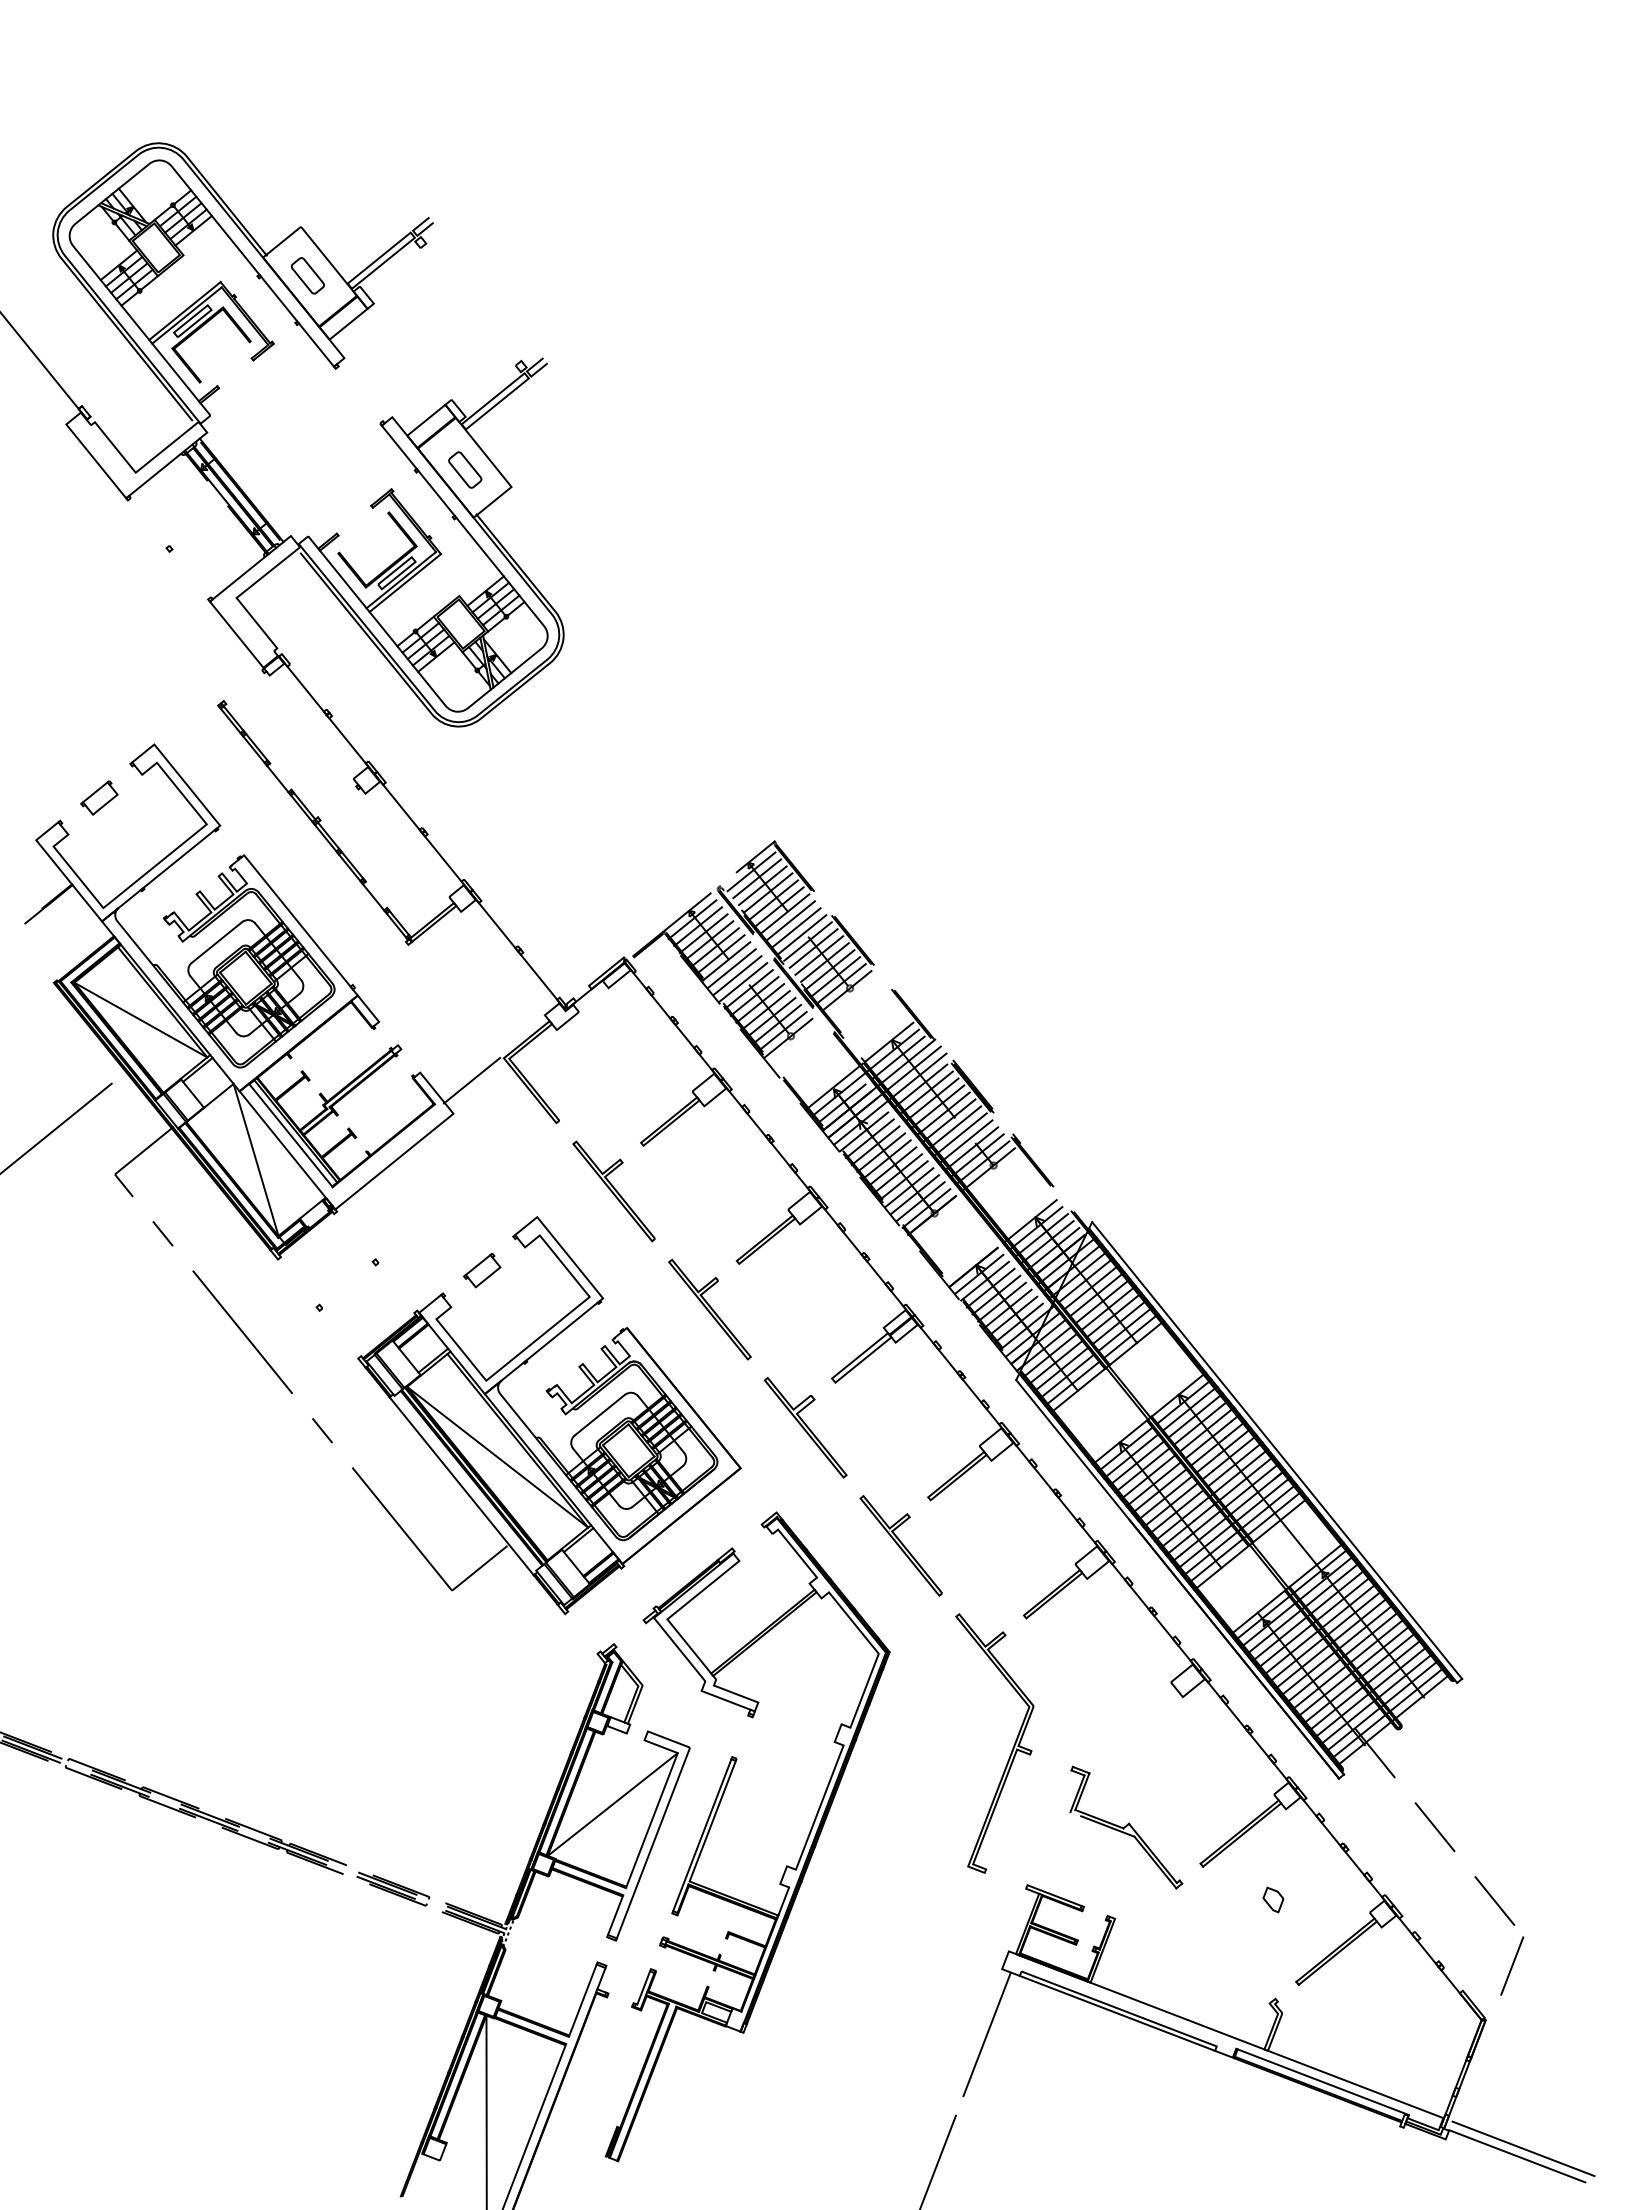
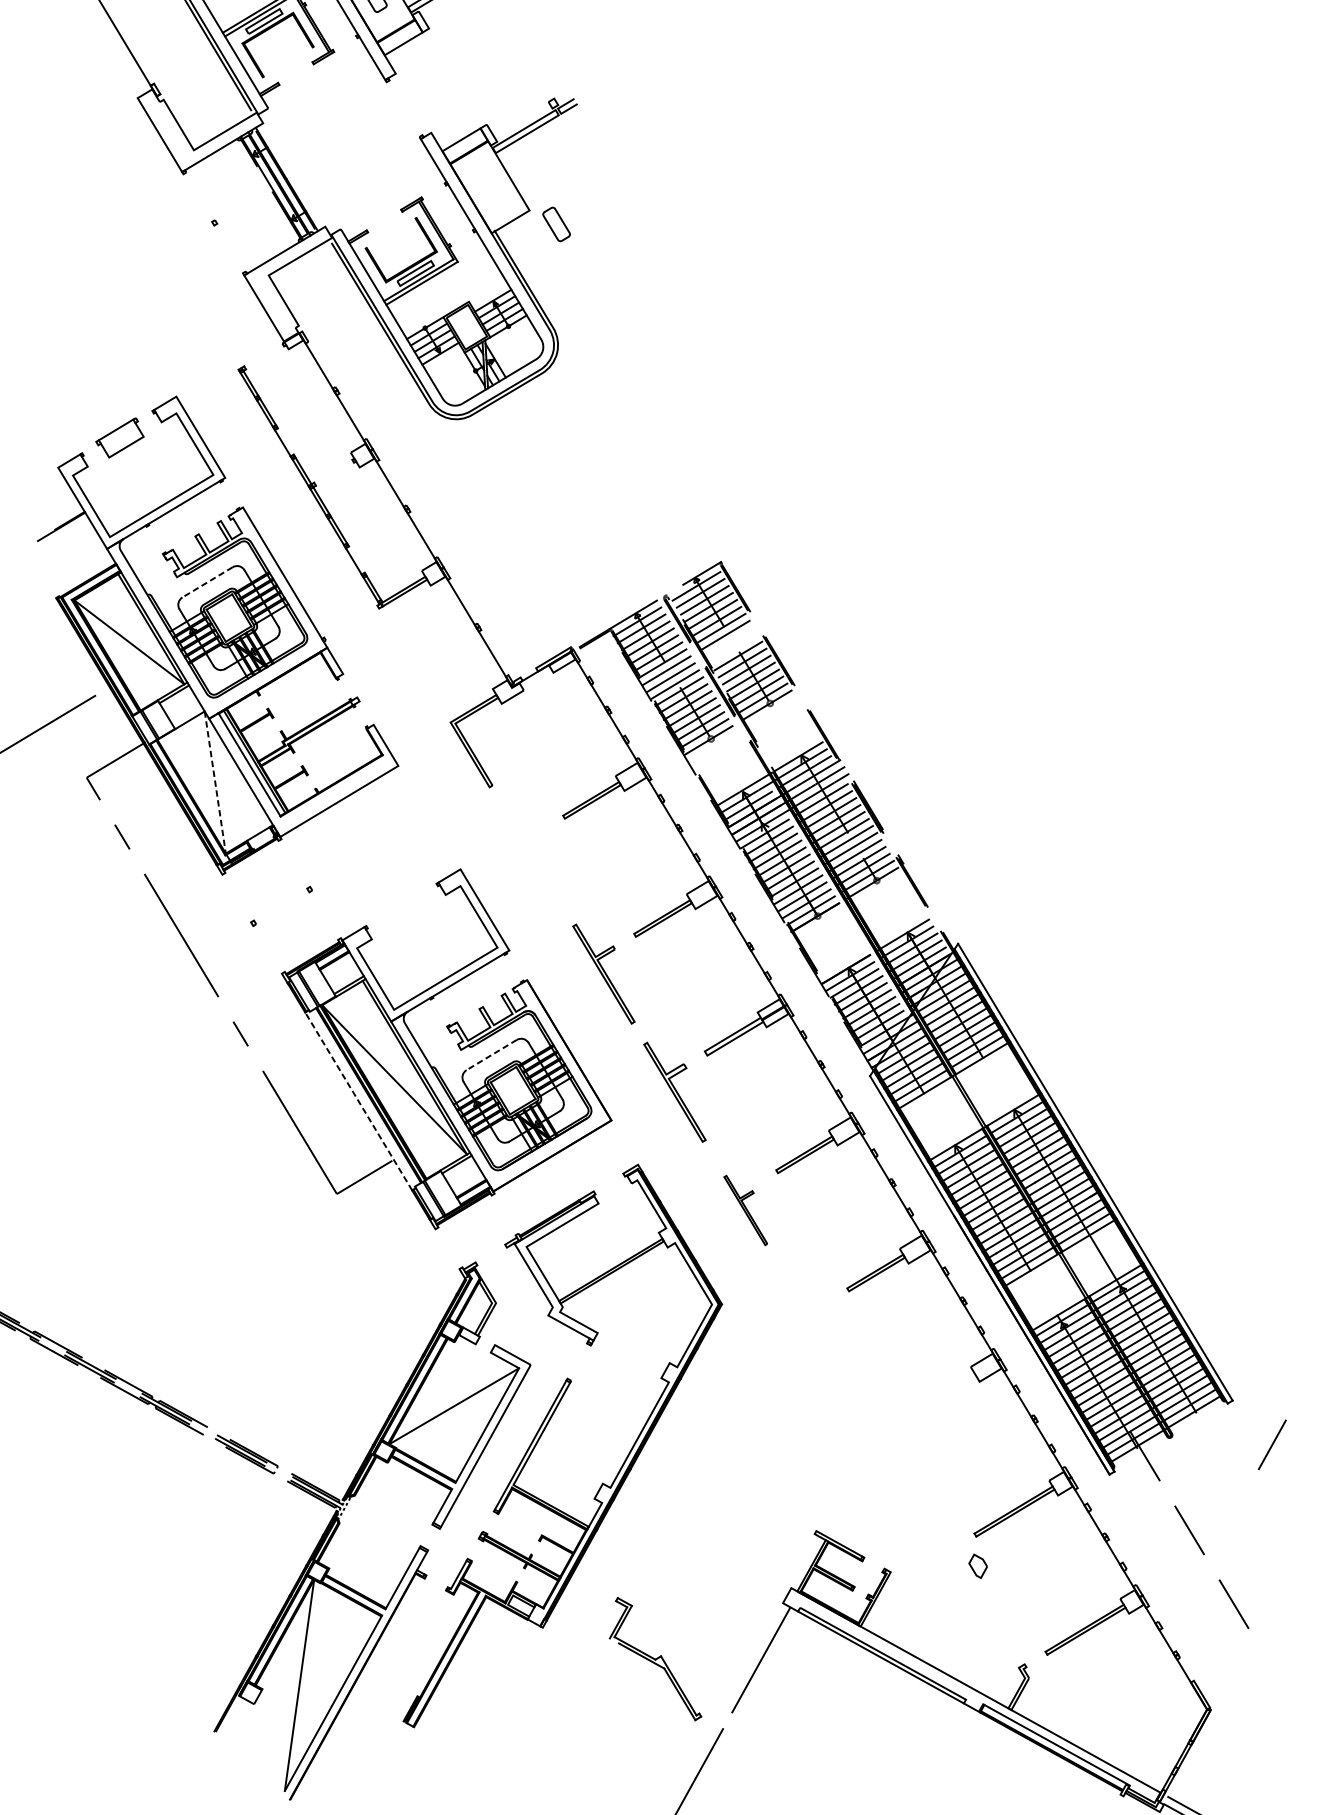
part: (465, 469) -> (556, 223), moved
part: (99, 797) -> (120, 437), size x1.4
line: (799, 925) -> (732, 640), removed
line: (804, 932) -> (736, 647), removed
line: (216, 942) -> (207, 582), solid -> dashed
line: (471, 1080) -> (418, 738), removed
line: (256, 1160) -> (215, 783), solid -> dashed
part: (613, 1191) -> (532, 855), removed
part: (482, 1270) -> (404, 910), removed
line: (599, 1415) -> (491, 1055), solid -> dashed
line: (461, 1486) -> (358, 1101), solid -> dashed
part: (900, 1545) -> (745, 1210), size x0.7
part: (1011, 1750) -> (819, 1408), removed
part: (1126, 1827) -> (658, 1659), moved
part: (1273, 1899) -> (978, 1565), moved
line: (1512, 1965) -> (1272, 1444), moved

